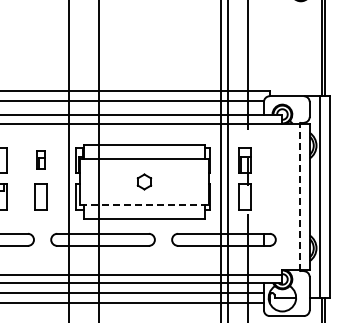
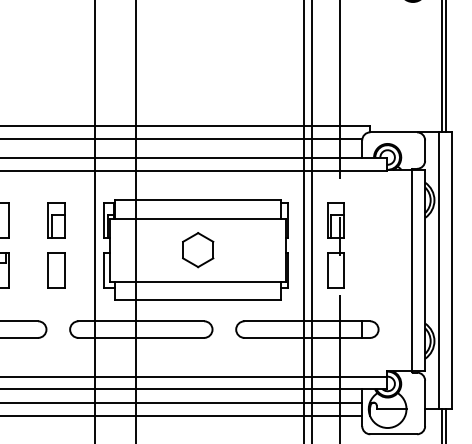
part: (40, 160) -> (55, 220), size x1.43
part: (144, 181) -> (198, 249), size x1.67
line: (300, 196) -> (412, 270), dashed -> solid
line: (144, 204) -> (198, 281), dashed -> solid

